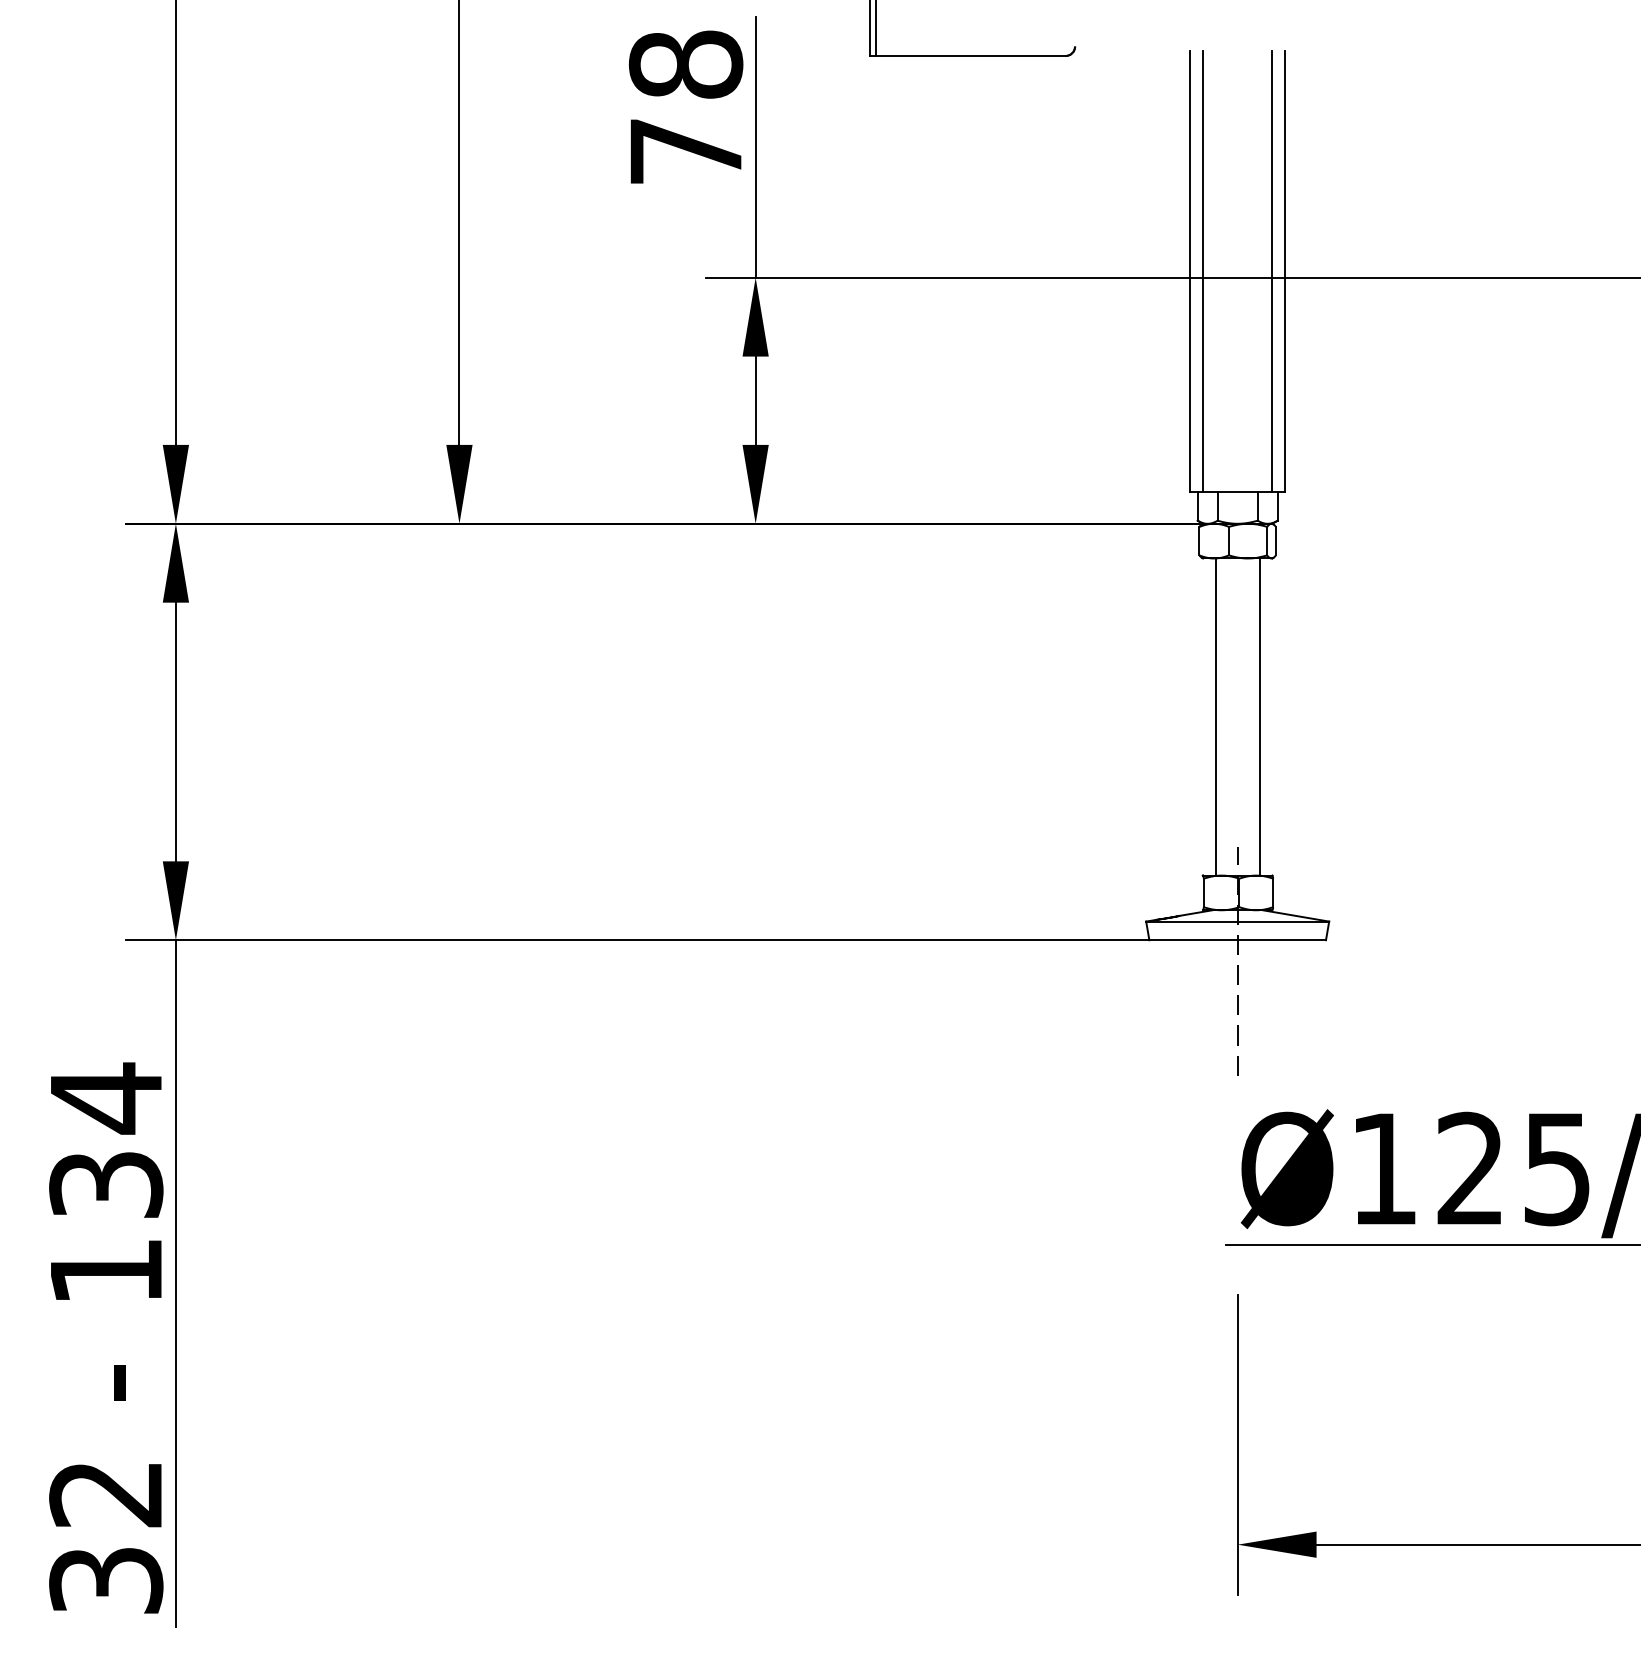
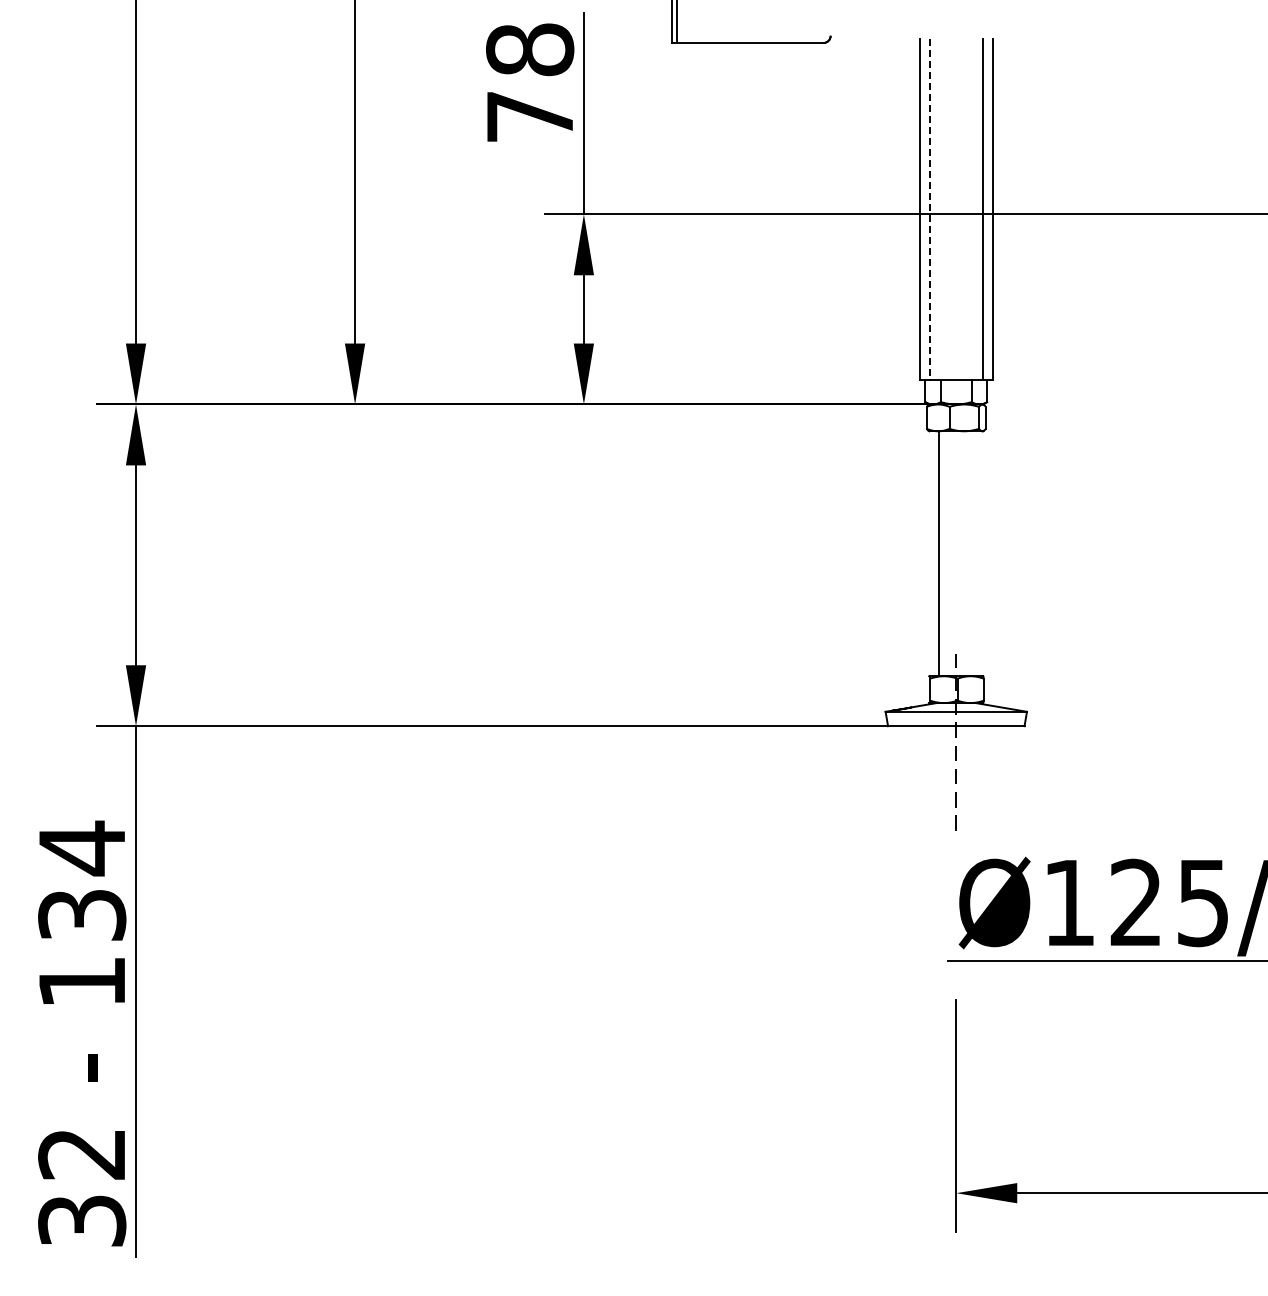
line: (1202, 271) -> (929, 209), solid -> dashed
line: (1259, 716) -> (973, 553), removed

